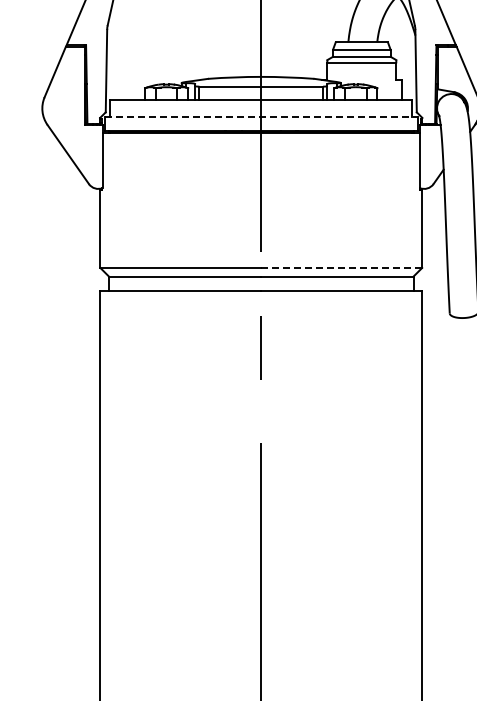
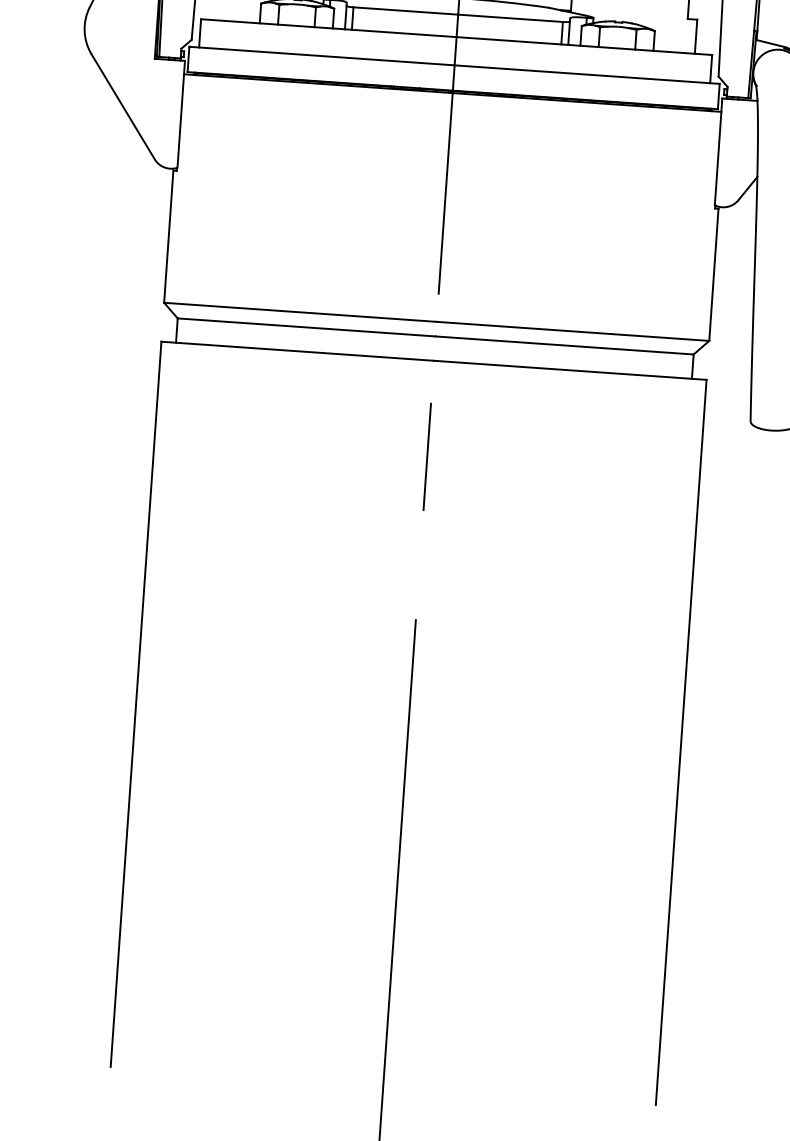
line: (261, 116) -> (455, 65), dashed -> solid
line: (341, 267) -> (572, 330), dashed -> solid

